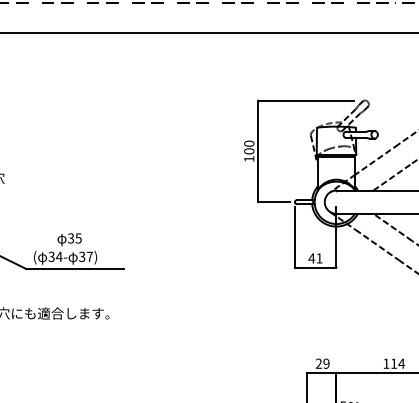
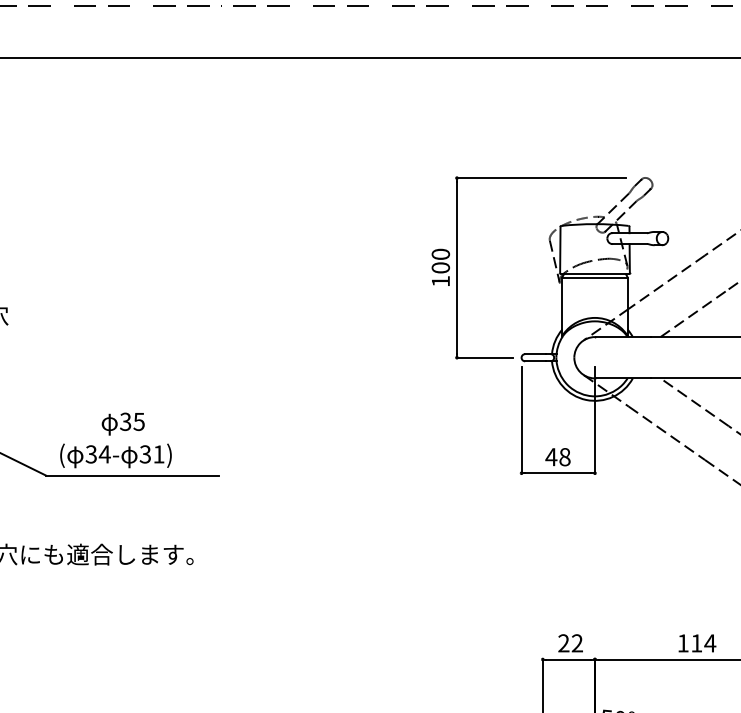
text: (89, 256) -> (158, 453), 37) -> 31)
text: (319, 258) -> (564, 457), 41 -> 48
text: (326, 363) -> (577, 642), 29 -> 22

